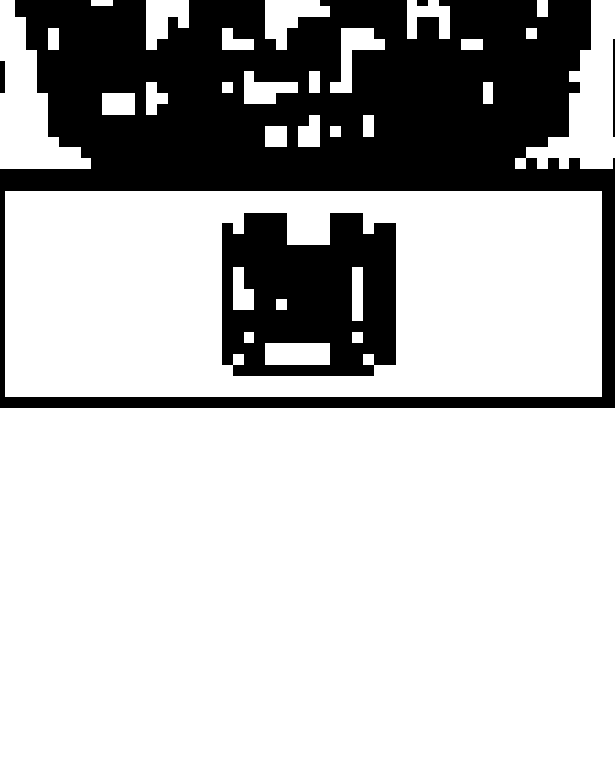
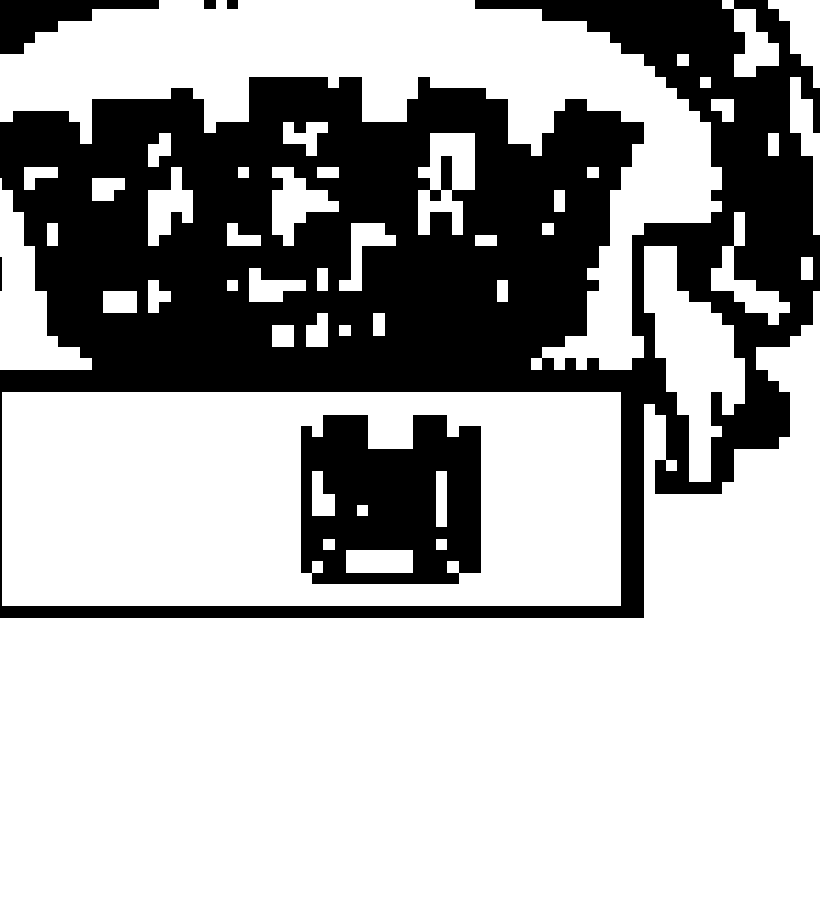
part: (308, 294) -> (390, 499), moved

